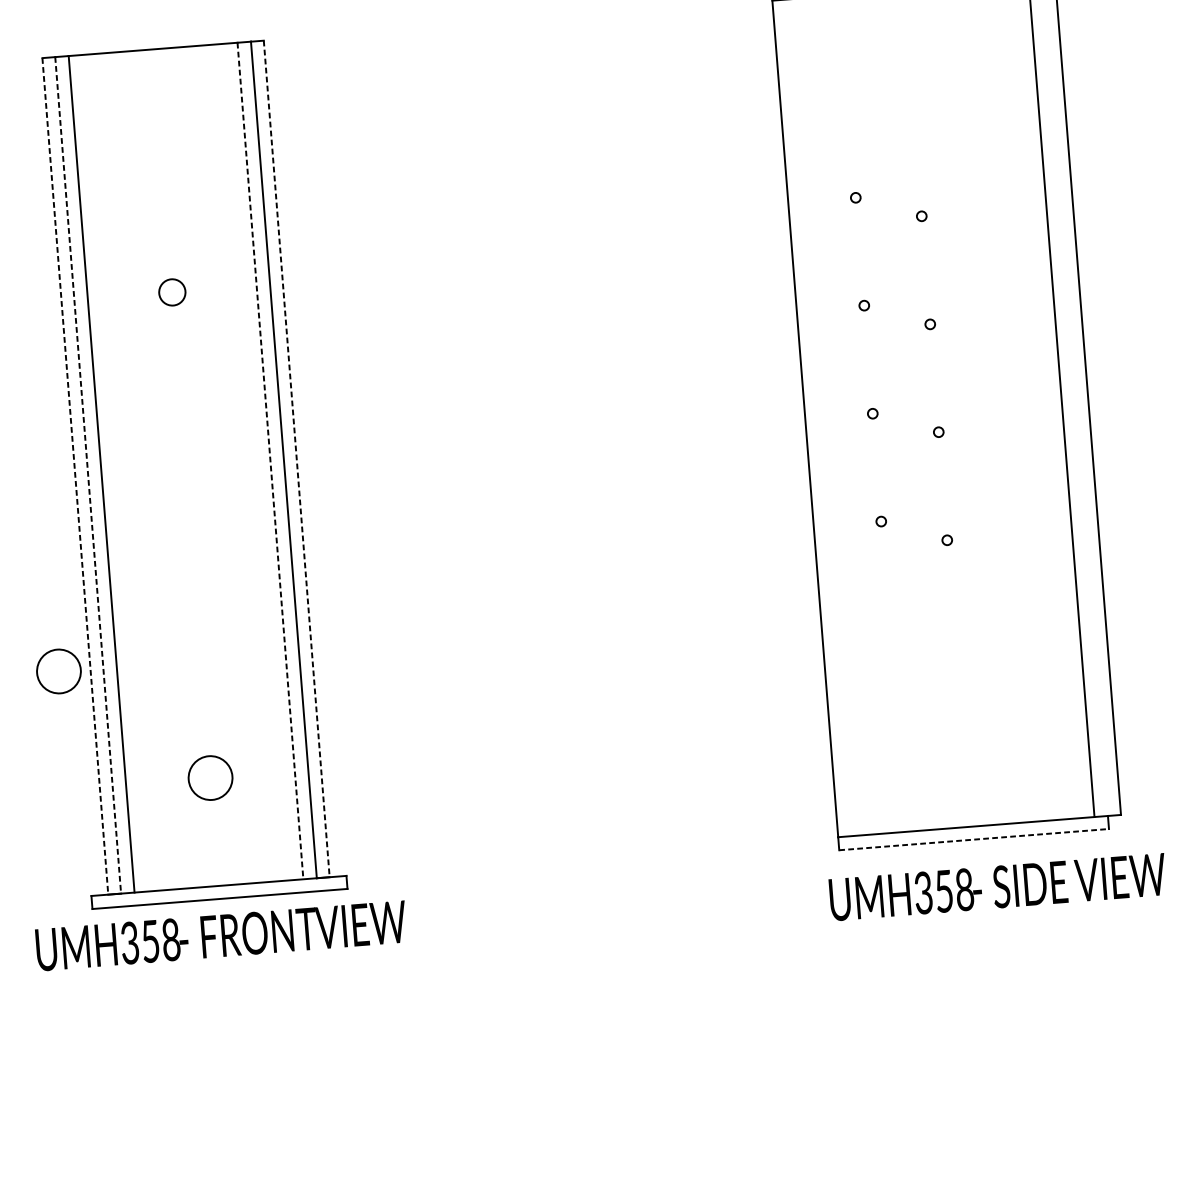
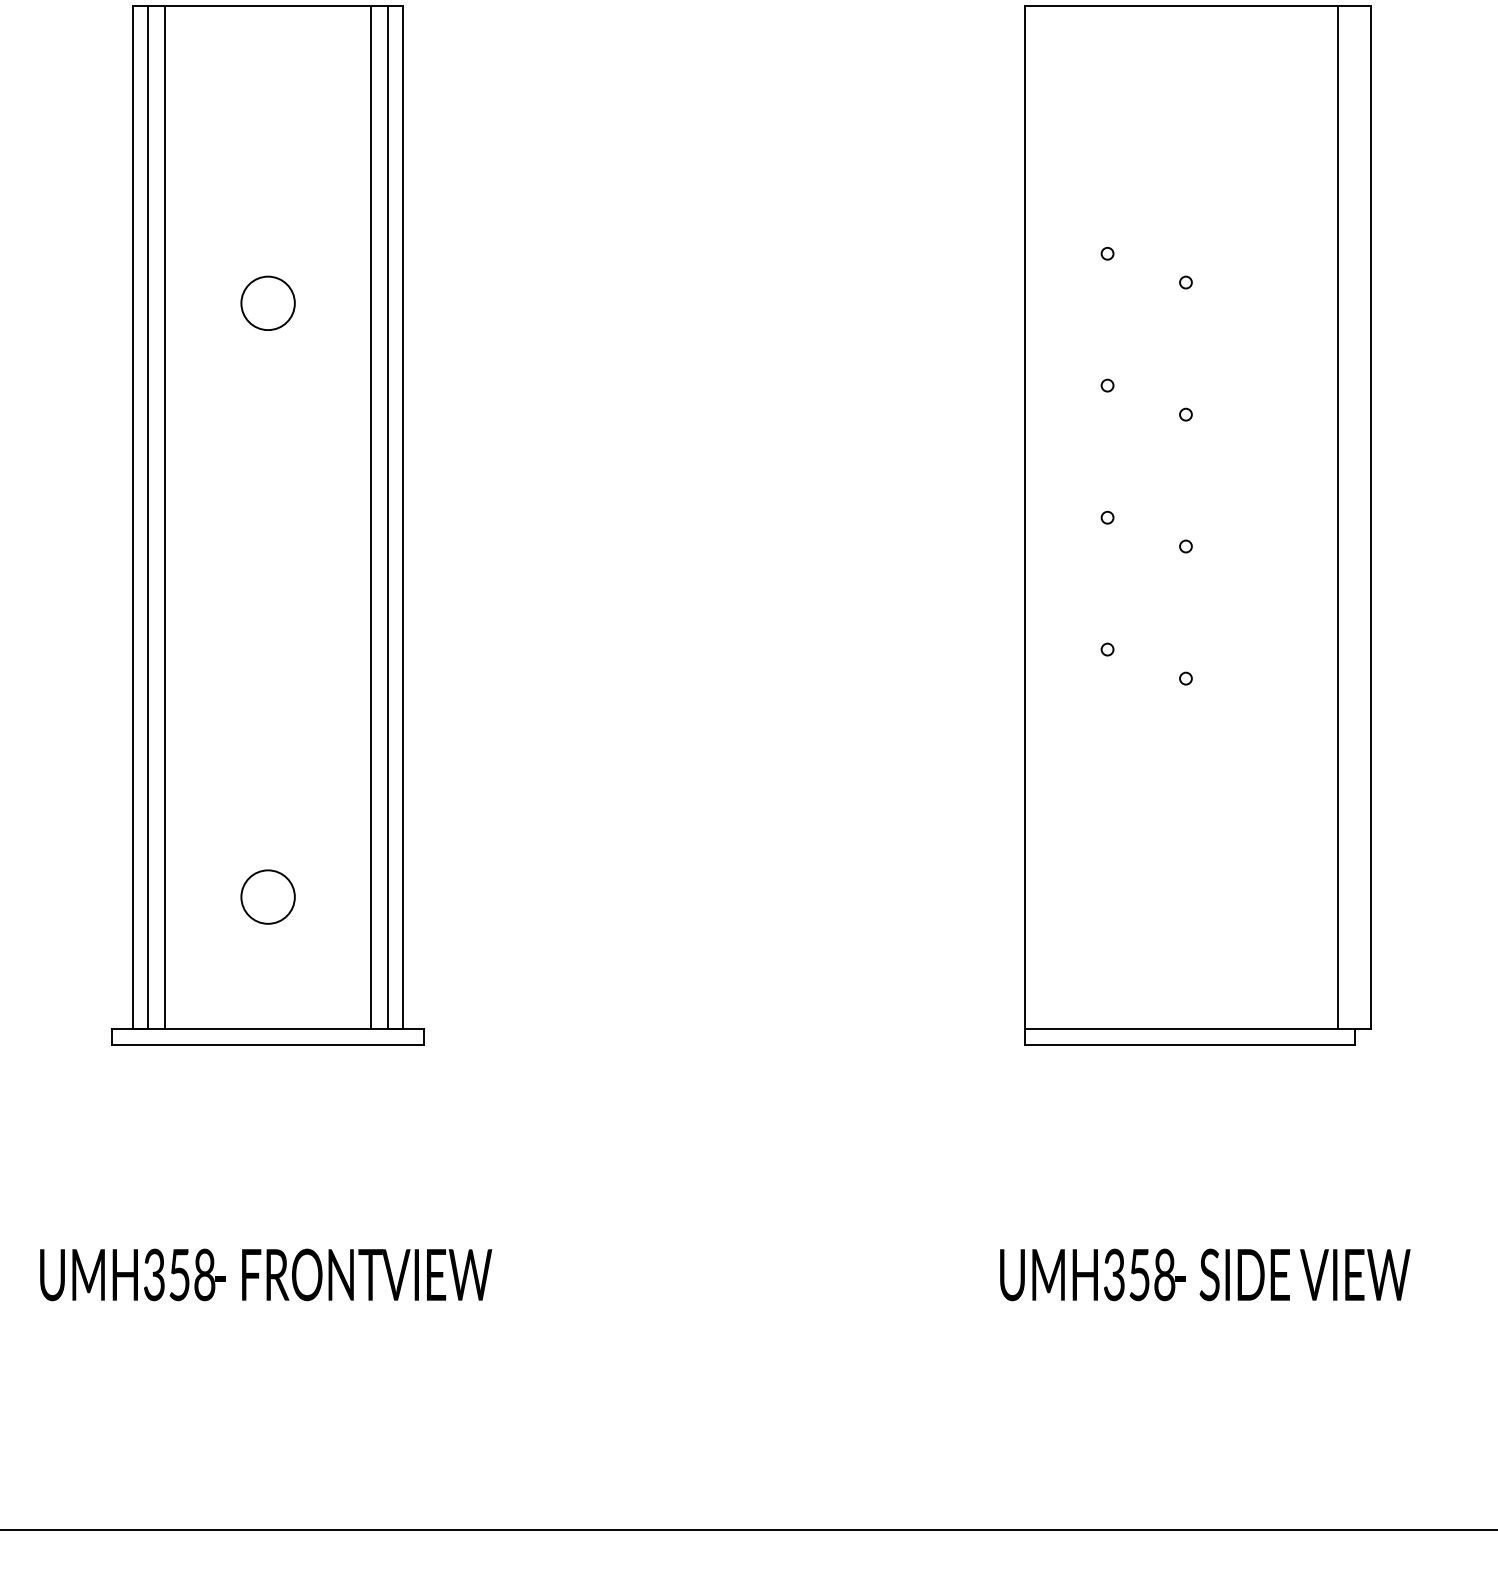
circle: (171, 292) -> (267, 303), size x1.67
line: (296, 459) -> (403, 518), dashed -> solid
line: (270, 461) -> (371, 518), dashed -> solid
line: (88, 476) -> (148, 518), dashed -> solid
line: (75, 477) -> (132, 518), dashed -> solid
circle: (58, 671) -> (93, 752), removed
line: (973, 839) -> (1189, 1044), dashed -> solid
text: (998, 886) -> (1205, 1274), moved
text: (221, 935) -> (266, 1274), moved

